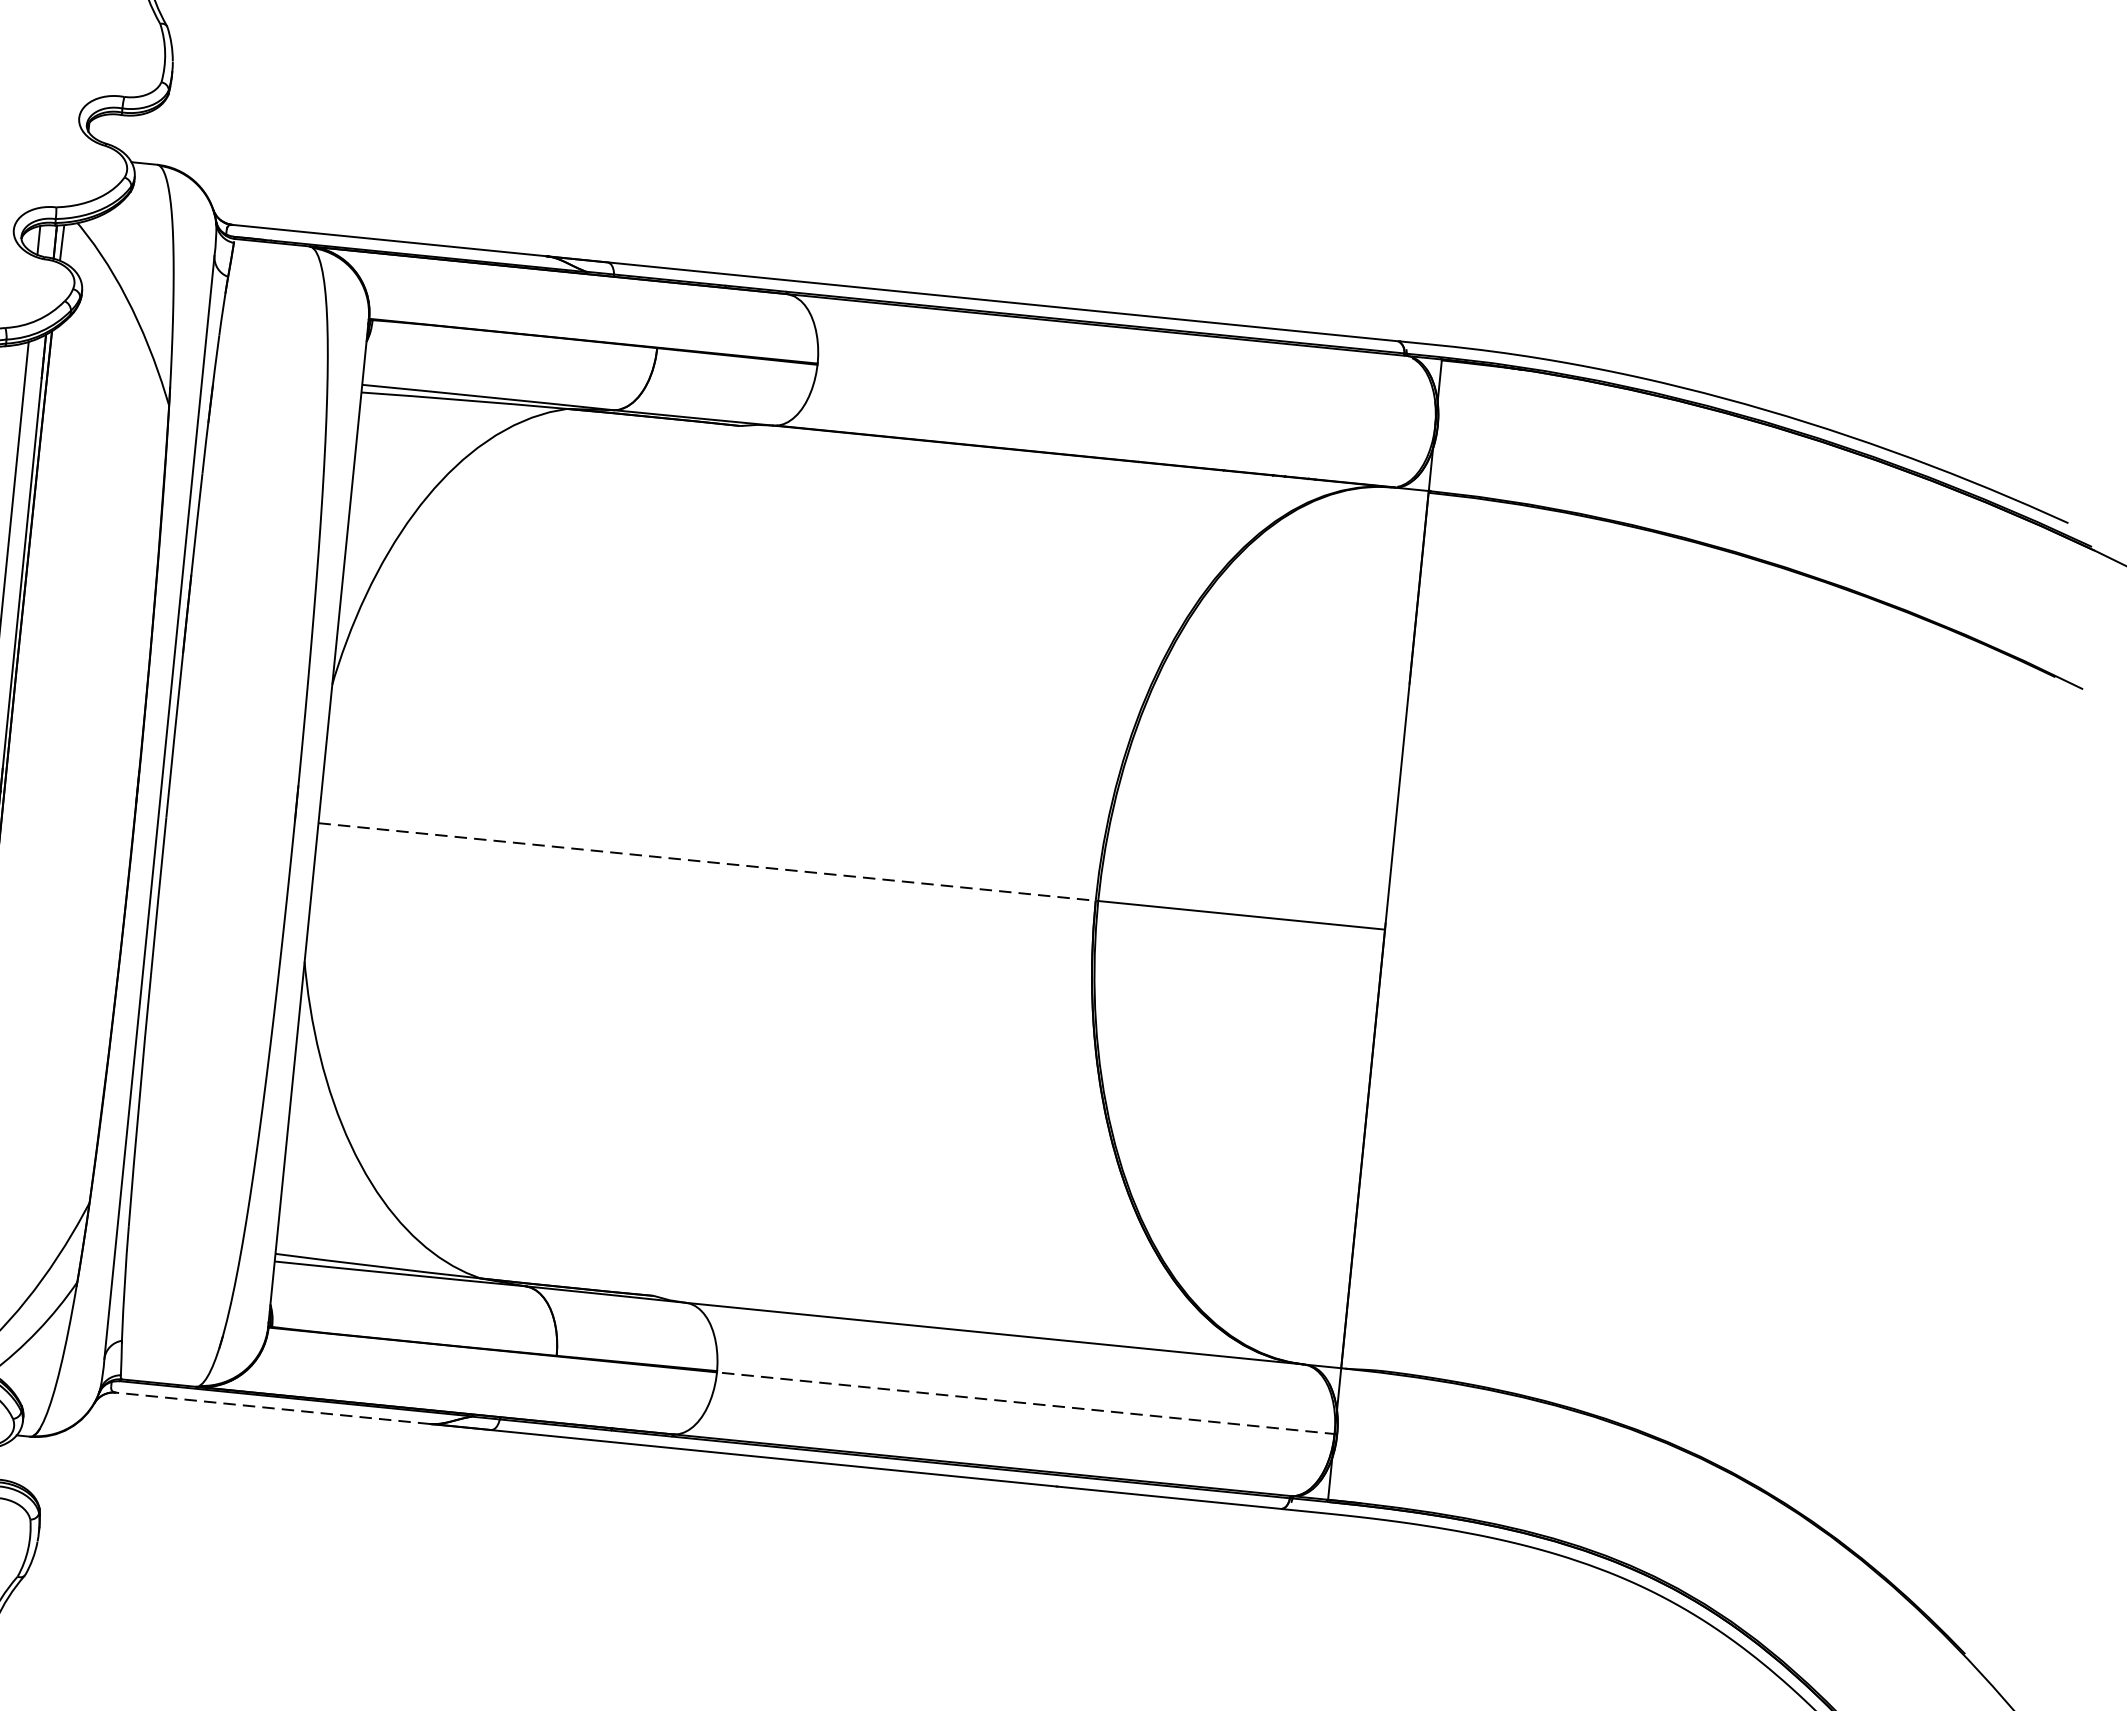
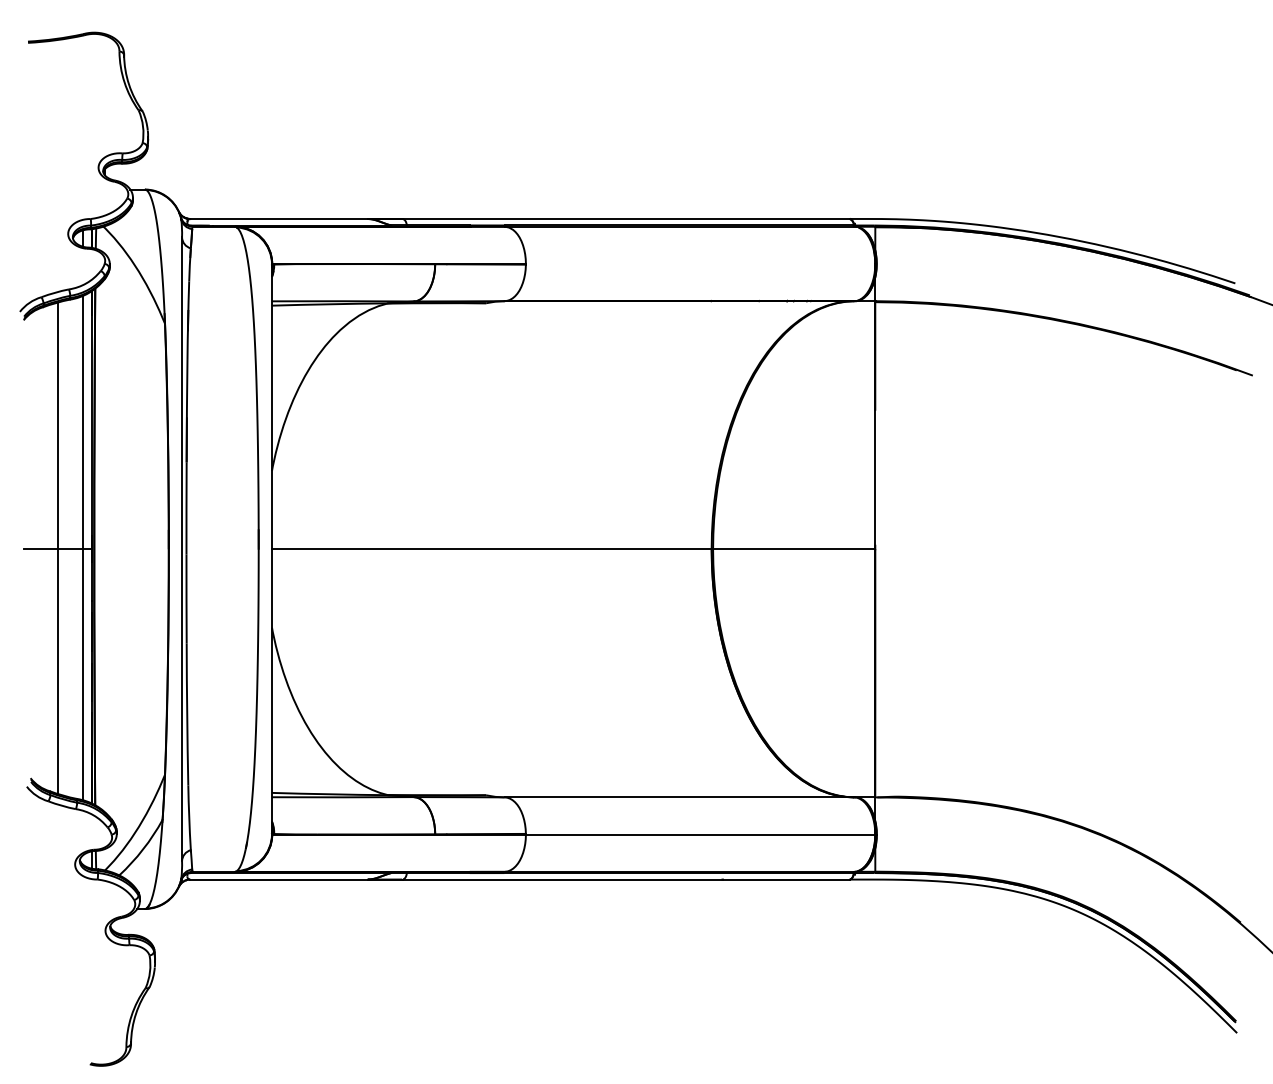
line: (708, 862) -> (492, 549), dashed -> solid
line: (1025, 1402) -> (700, 834), dashed -> solid
line: (273, 1408) -> (279, 879), dashed -> solid

